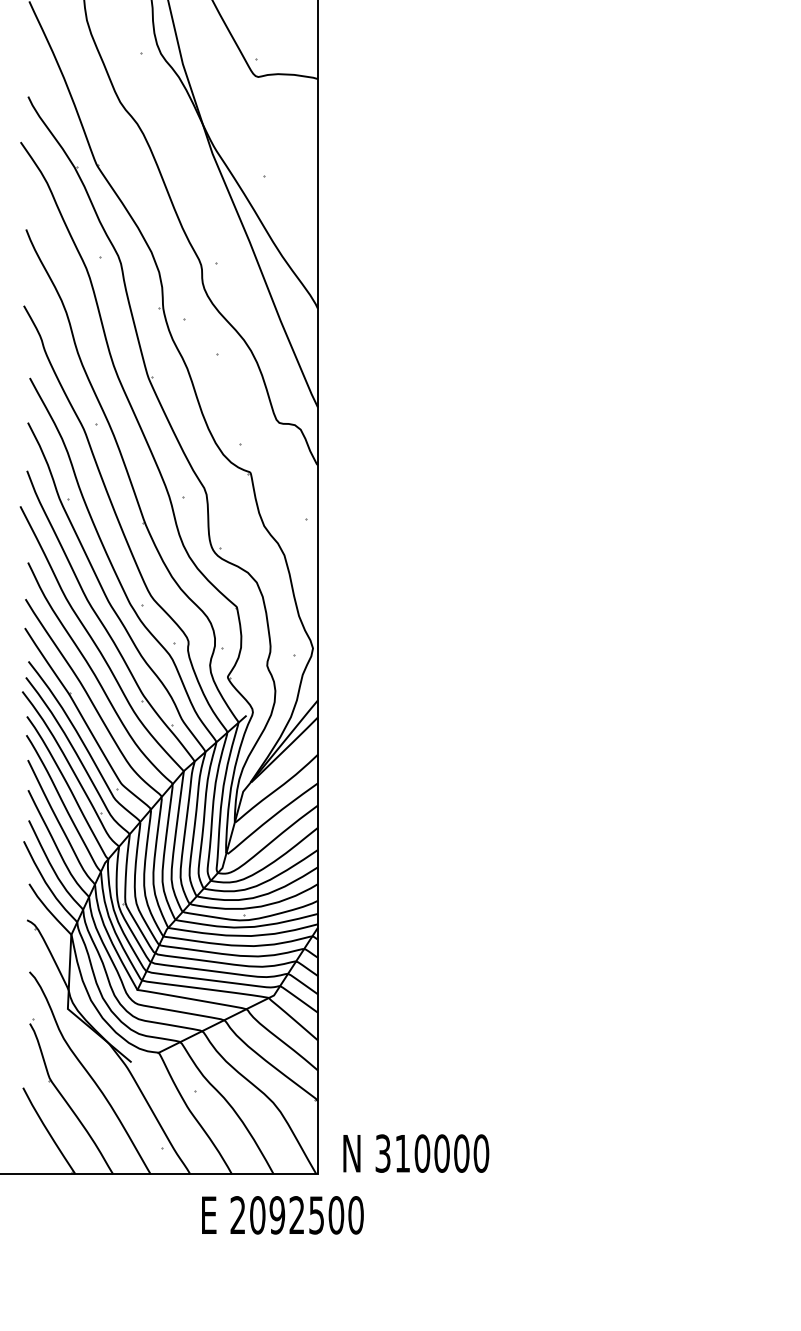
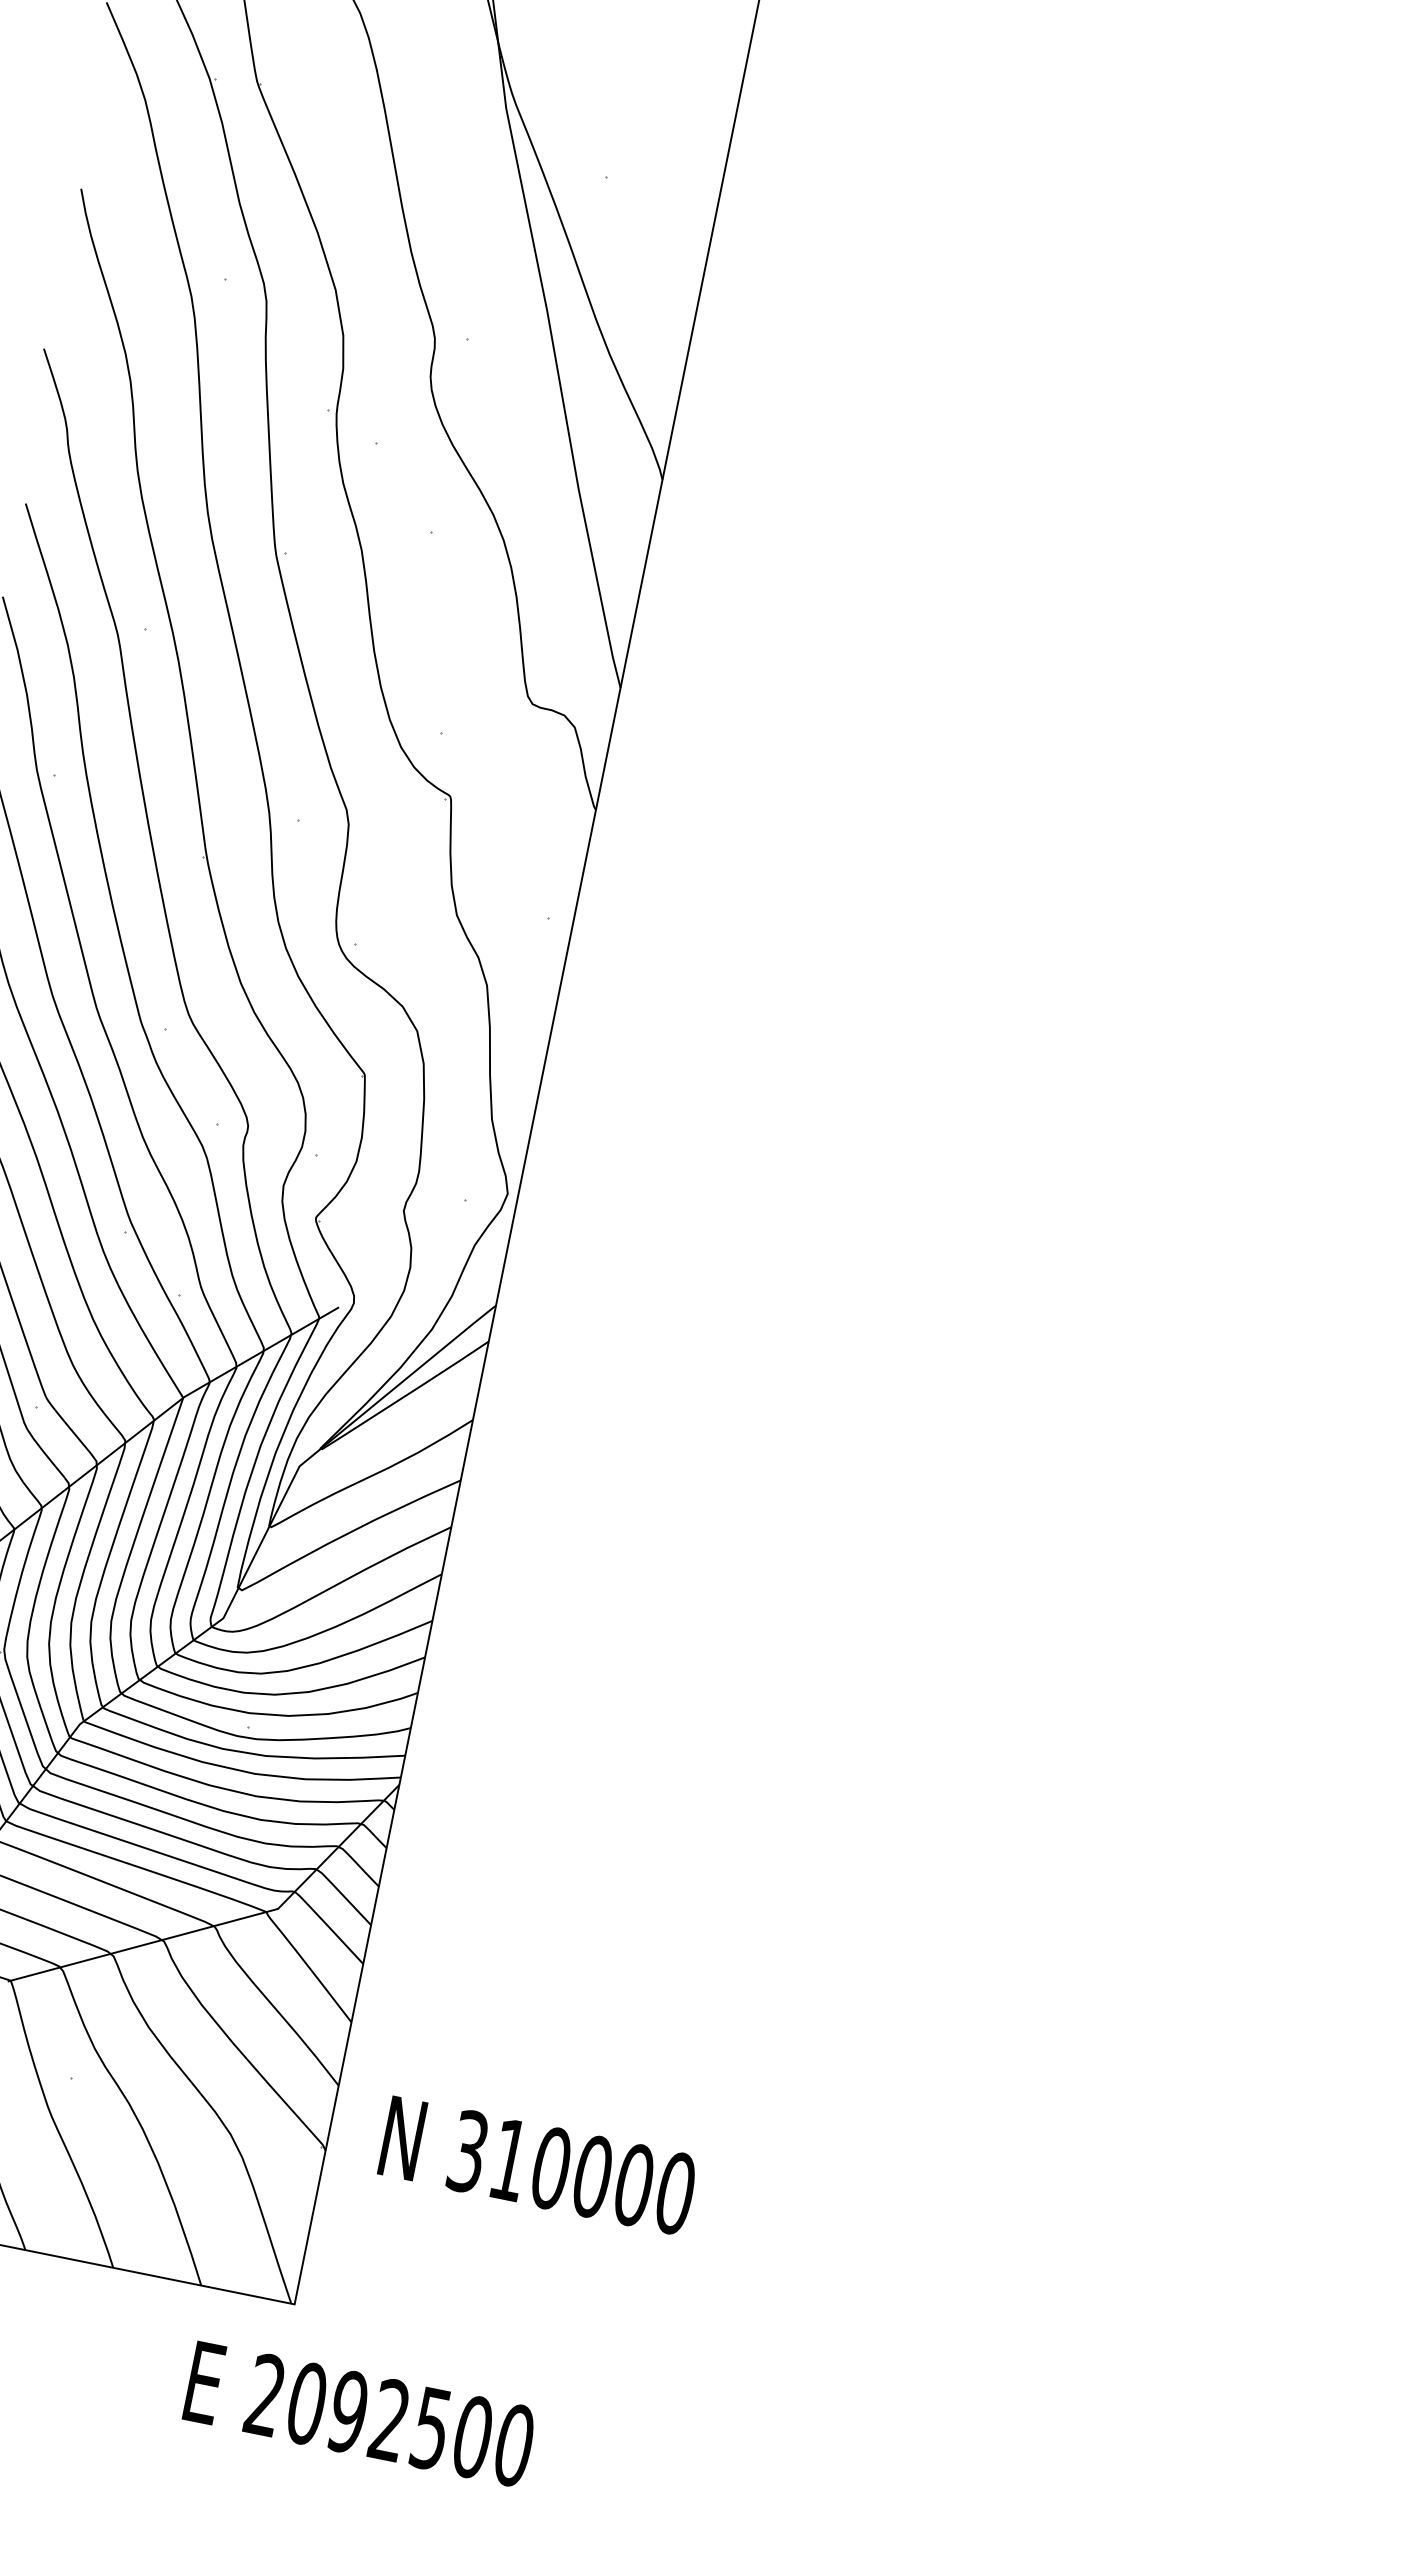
text: (416, 1153) -> (538, 2165), moved
text: (282, 1215) -> (359, 2414), moved

